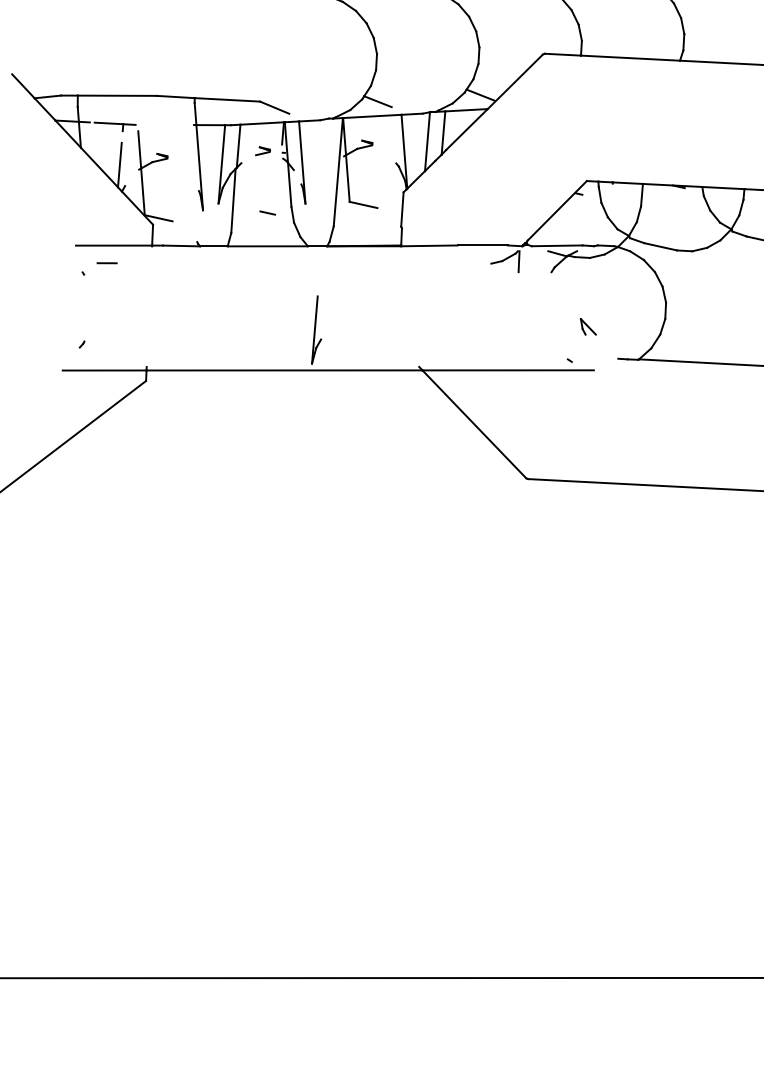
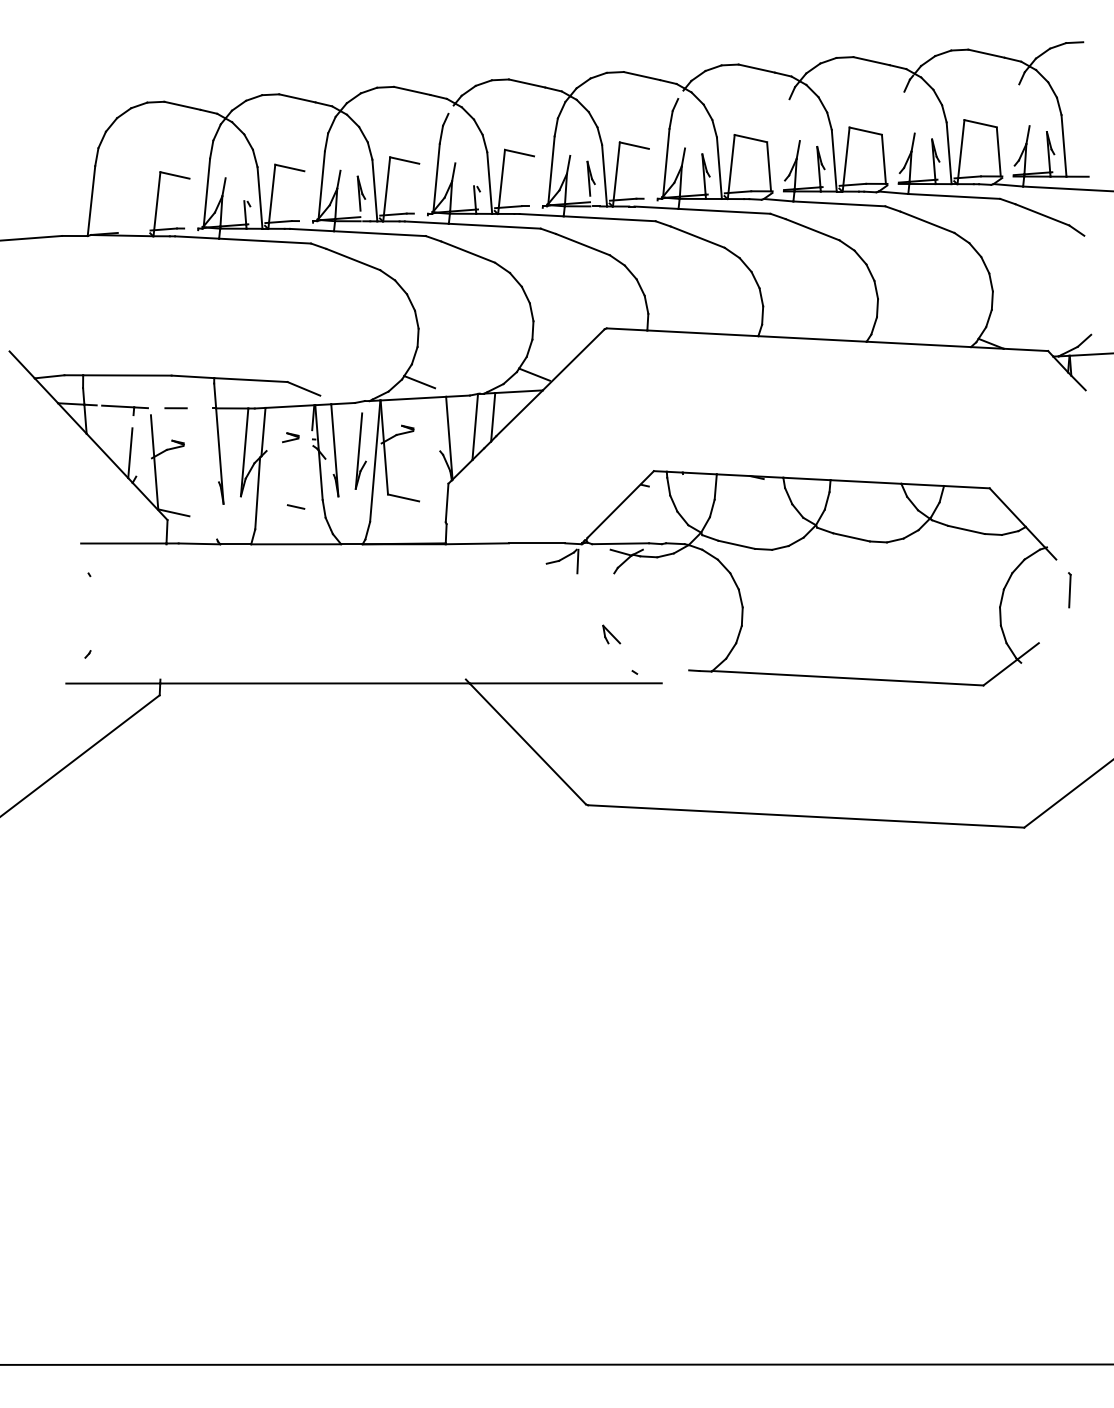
line: (106, 263) -> (175, 408), moved
part: (588, 326) -> (611, 634), moved
part: (316, 329) -> (360, 450), moved

